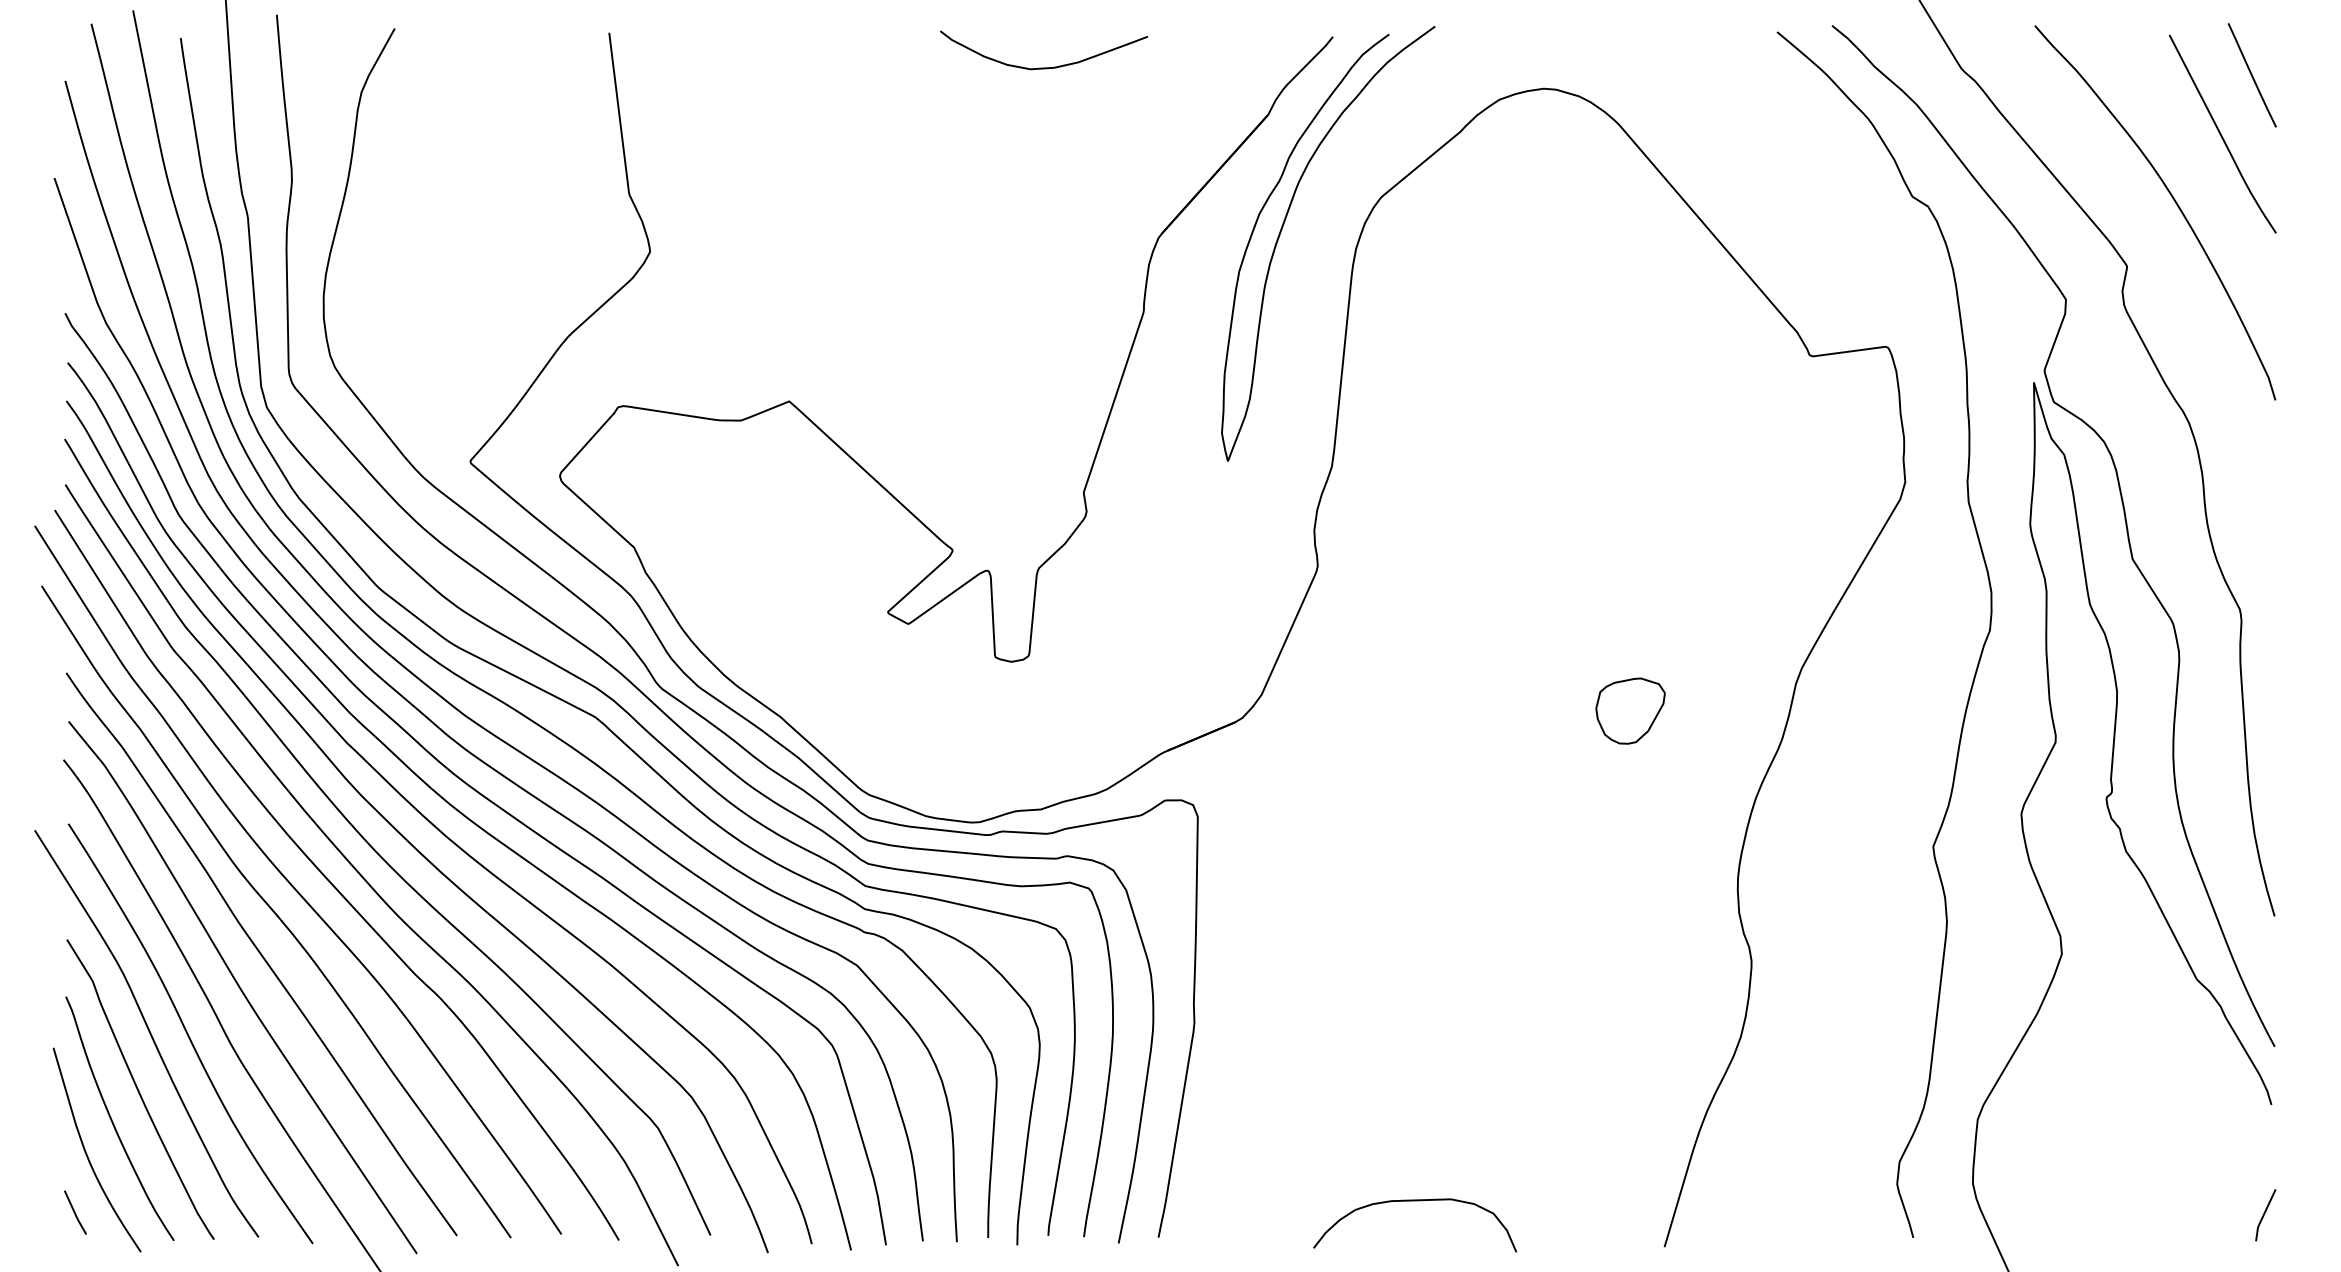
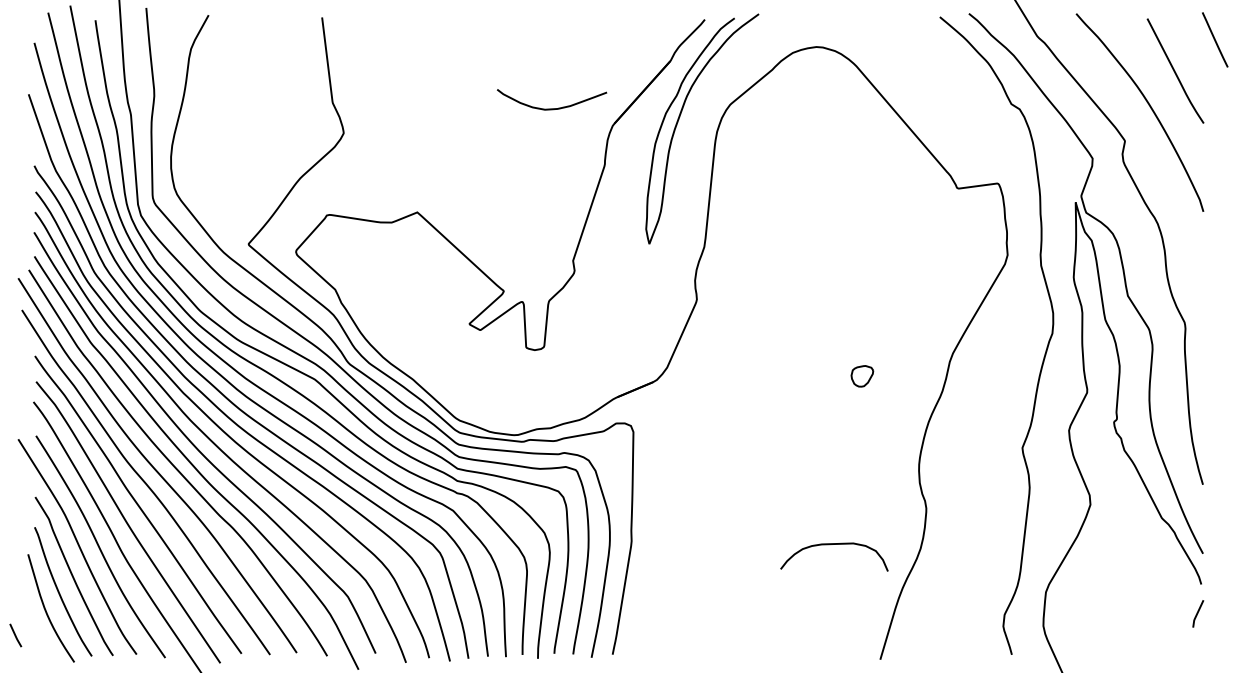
curve: (1044, 66) -> (552, 108), moved
line: (2252, 74) -> (1215, 39), moved
part: (1630, 711) -> (862, 376), size x0.6
curve: (1415, 1201) -> (834, 544), moved
line: (74, 1212) -> (15, 635), moved
line: (2266, 1214) -> (1198, 613), moved

